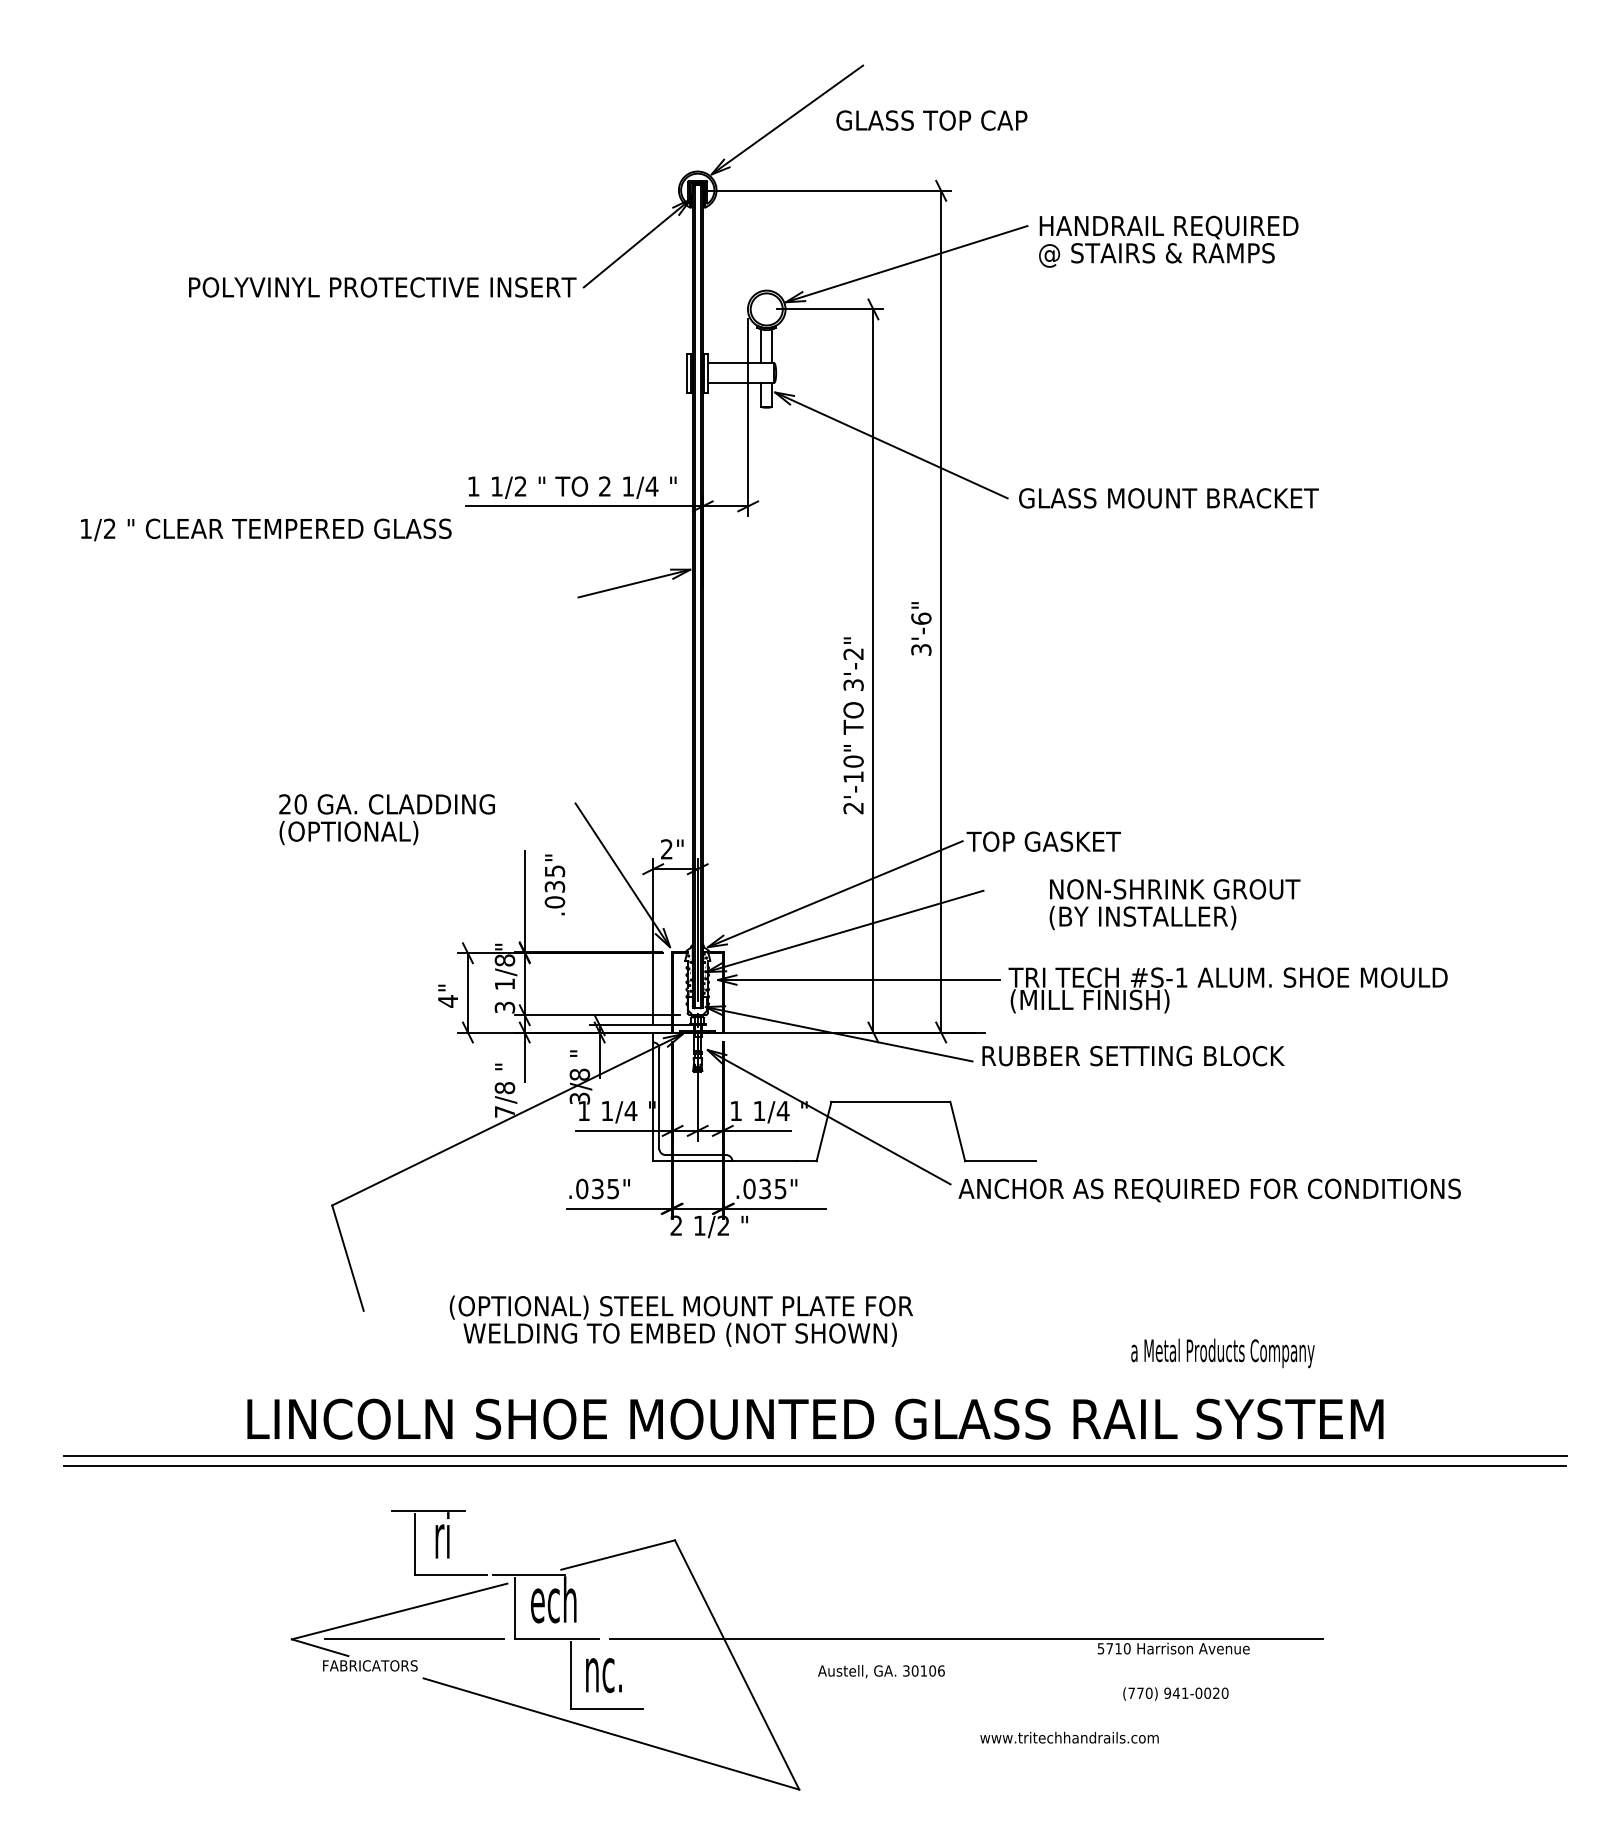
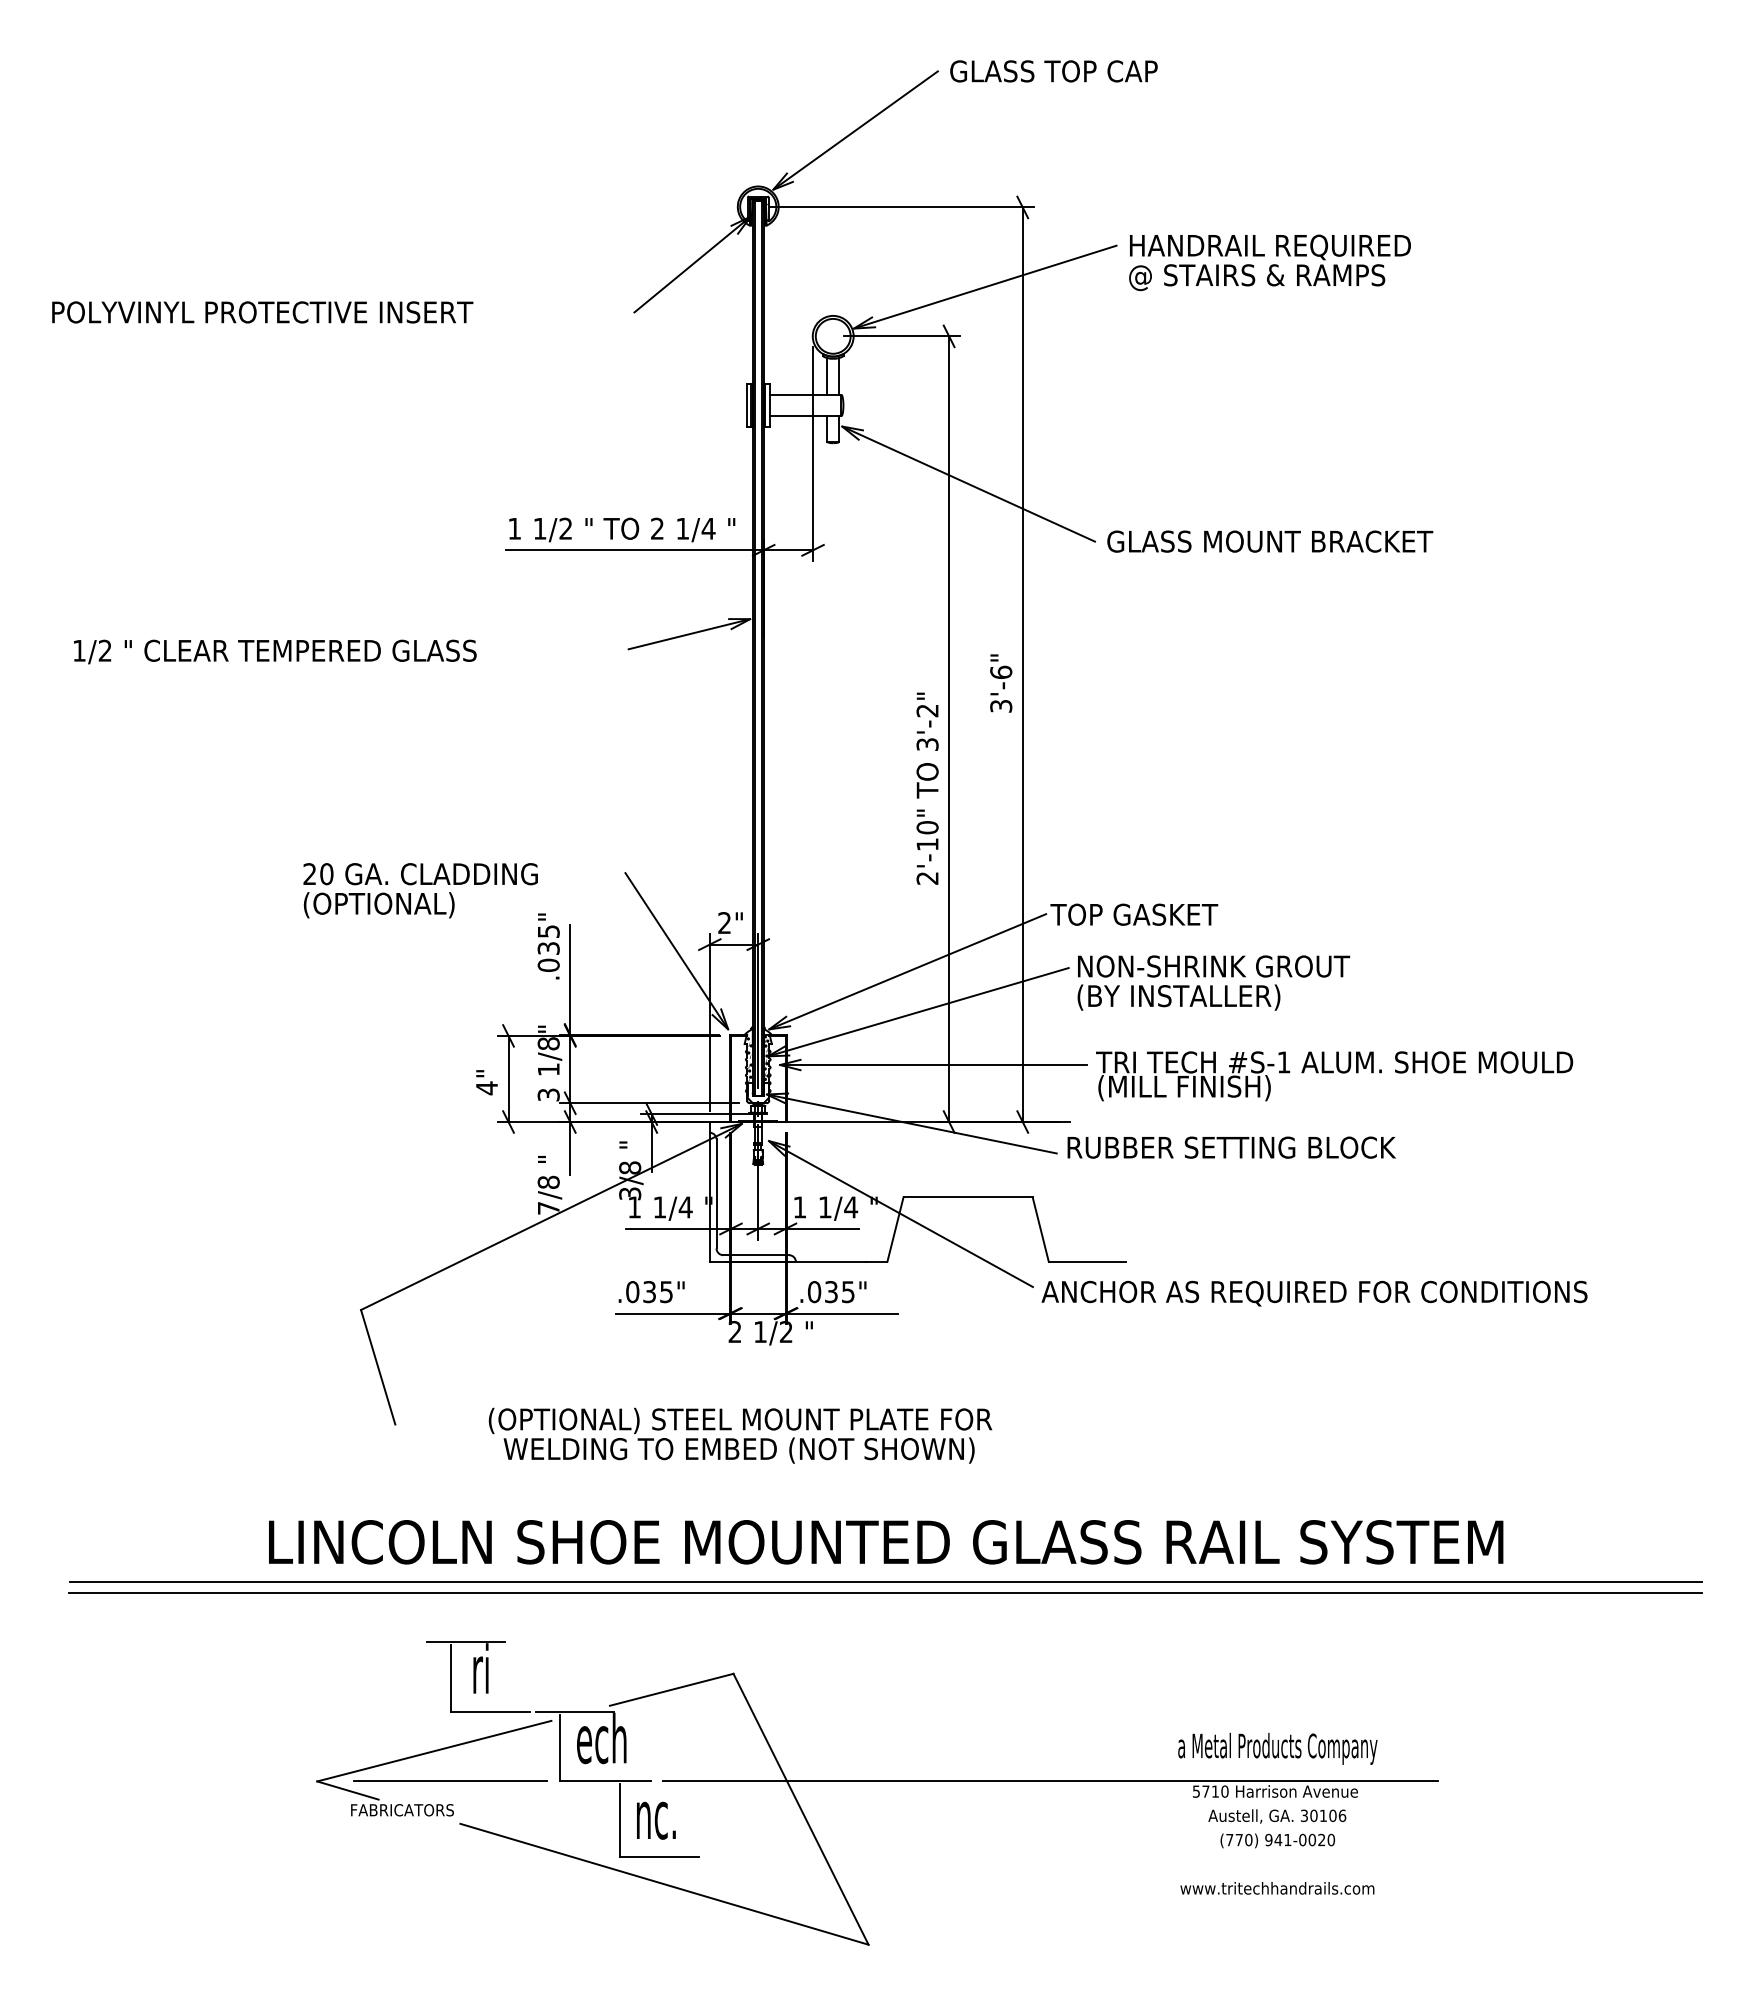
text: (931, 120) -> (1053, 71), moved
text: (382, 287) -> (262, 312), moved
text: (266, 529) -> (275, 651), moved
text: (554, 884) -> (548, 945), moved
text: (1174, 904) -> (1213, 982), moved
text: (1222, 1353) -> (1277, 1748), moved
text: (881, 1671) -> (1277, 1816), moved
text: (1069, 1737) -> (1277, 1888), moved

